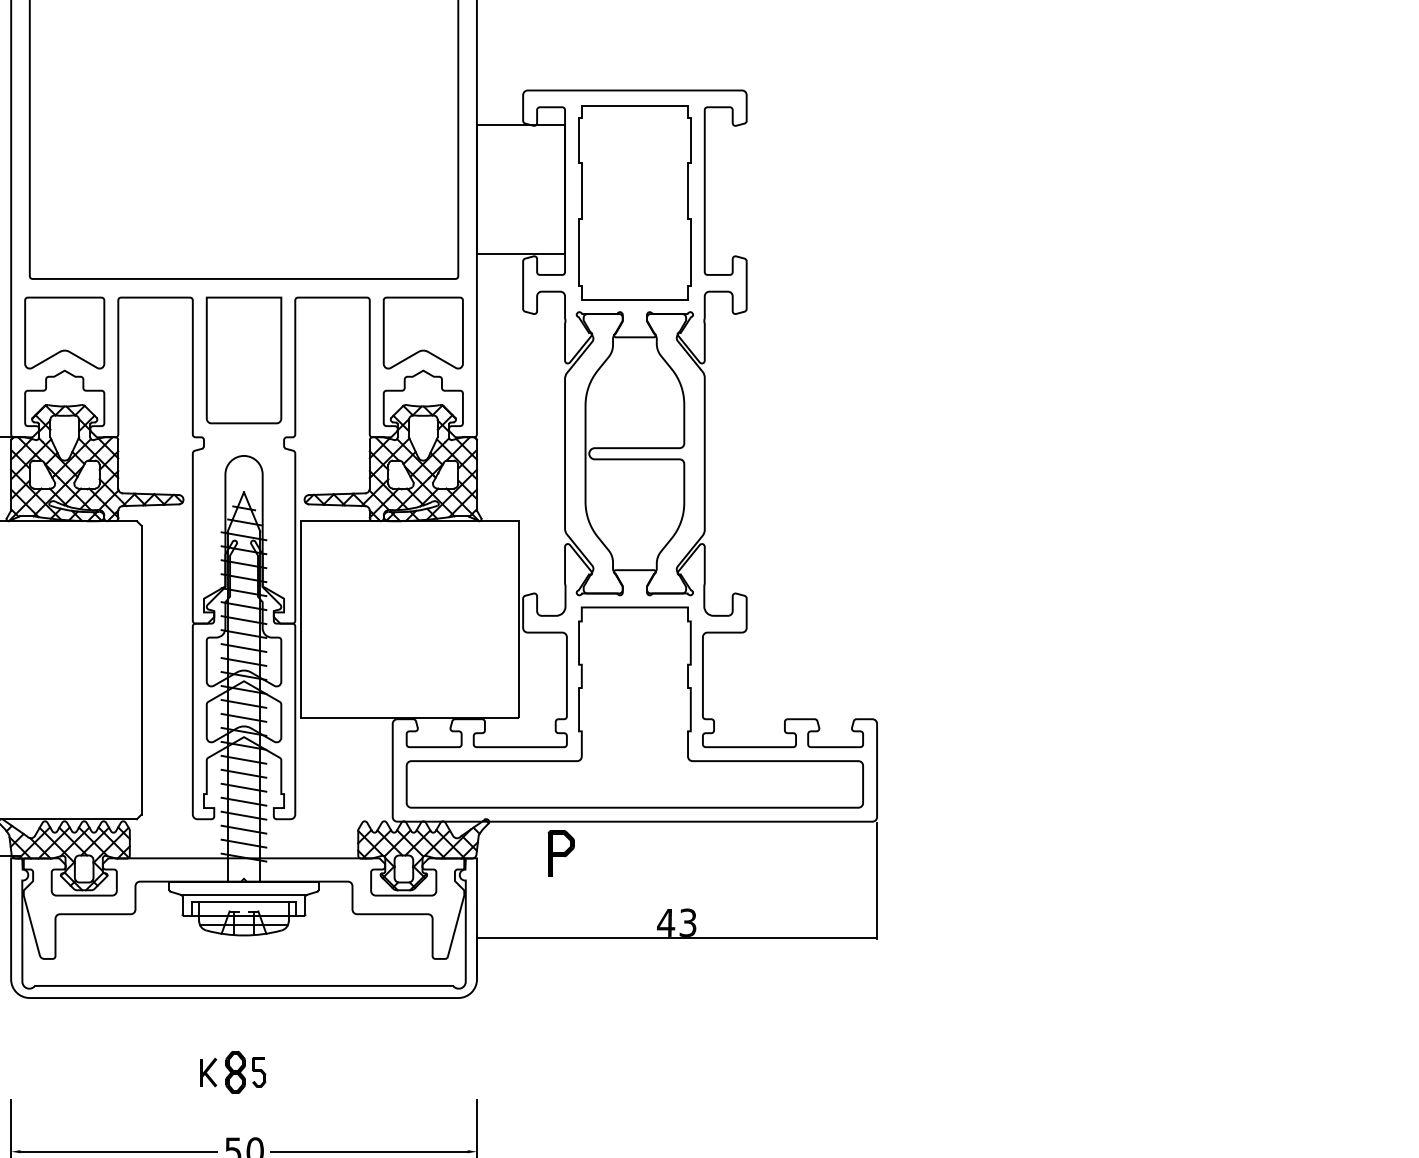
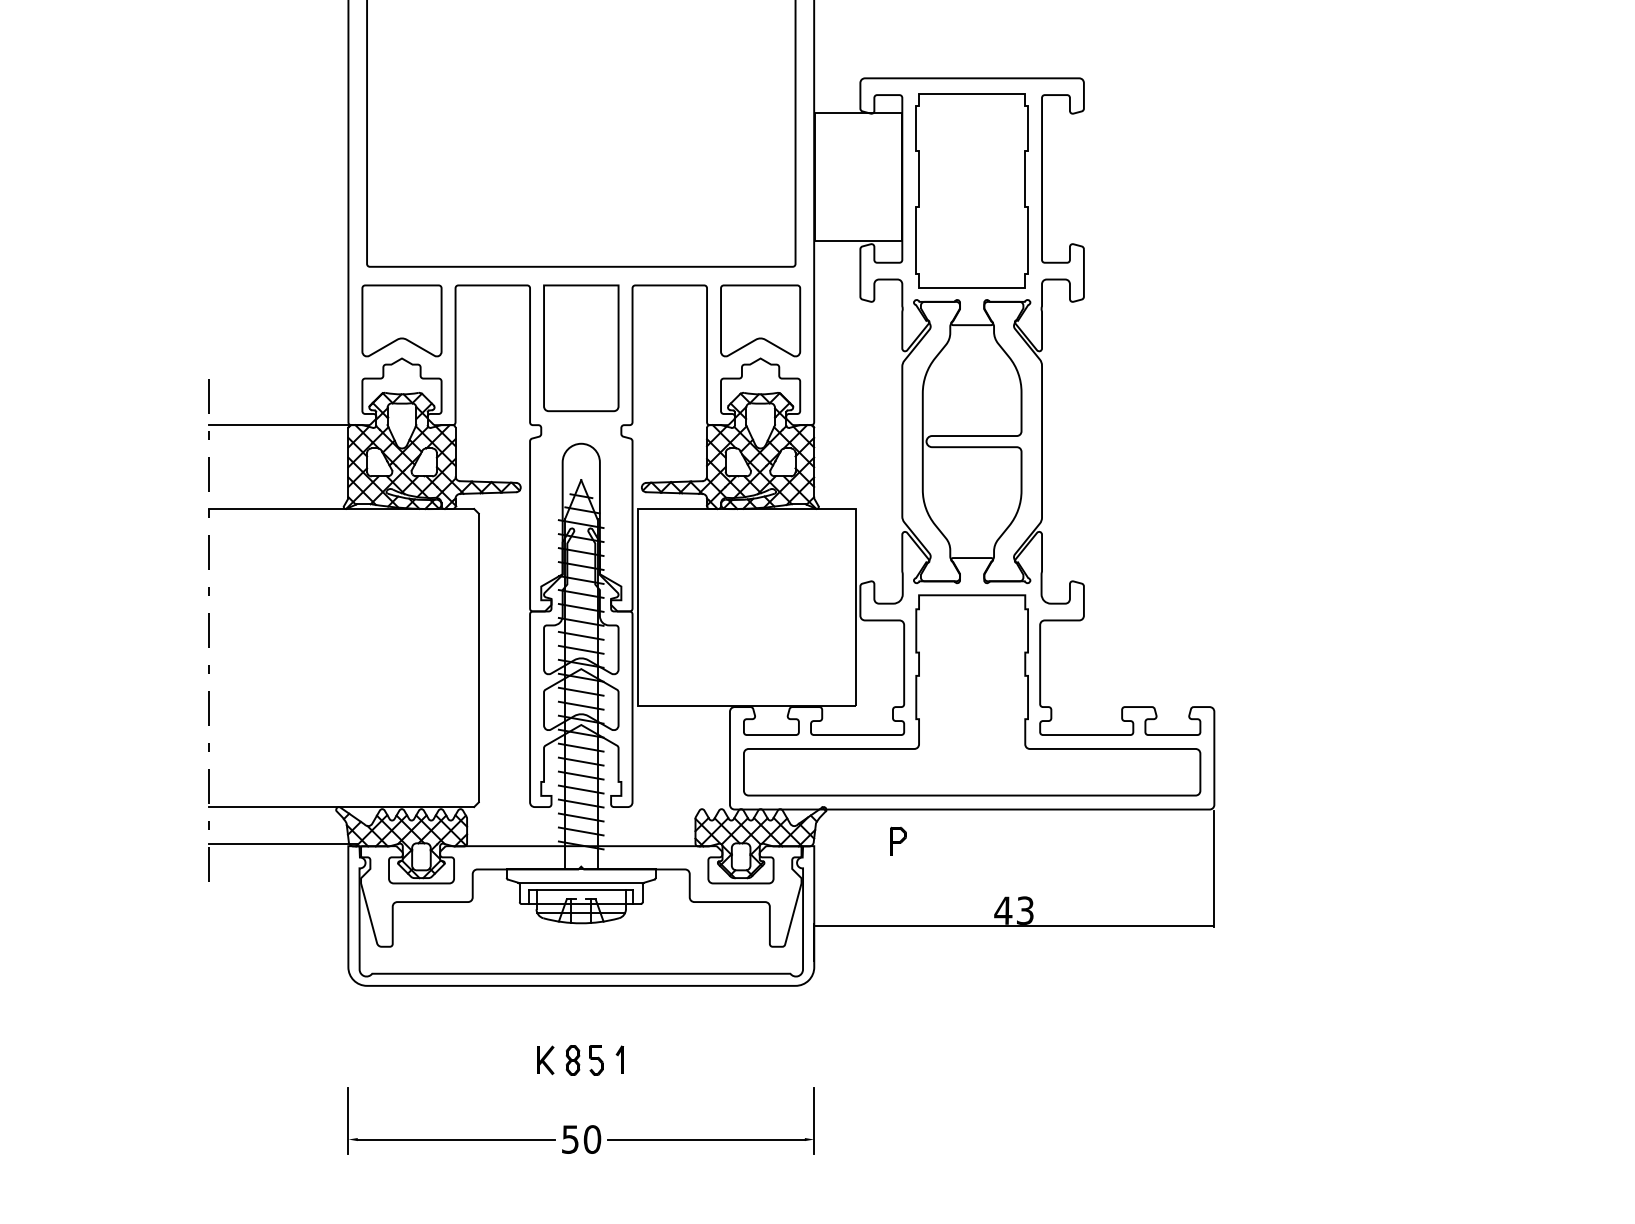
part: (561, 852) -> (898, 840), size x0.62
part: (282, 1071) -> (619, 1059), added
part: (236, 1072) -> (573, 1060), size x0.71

